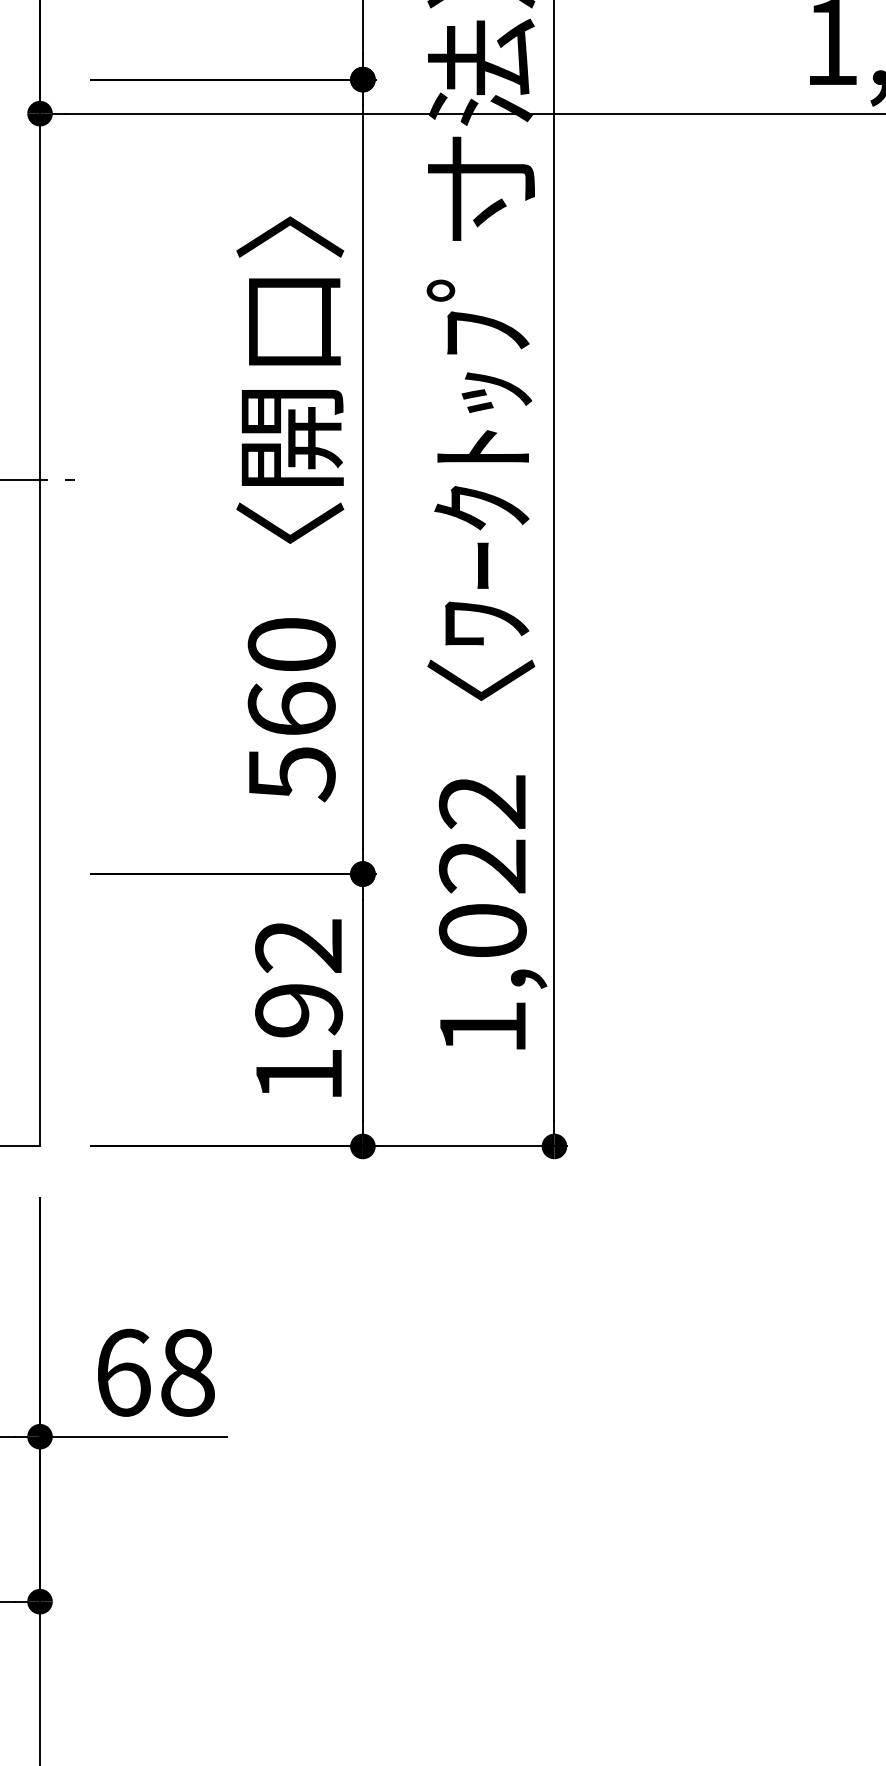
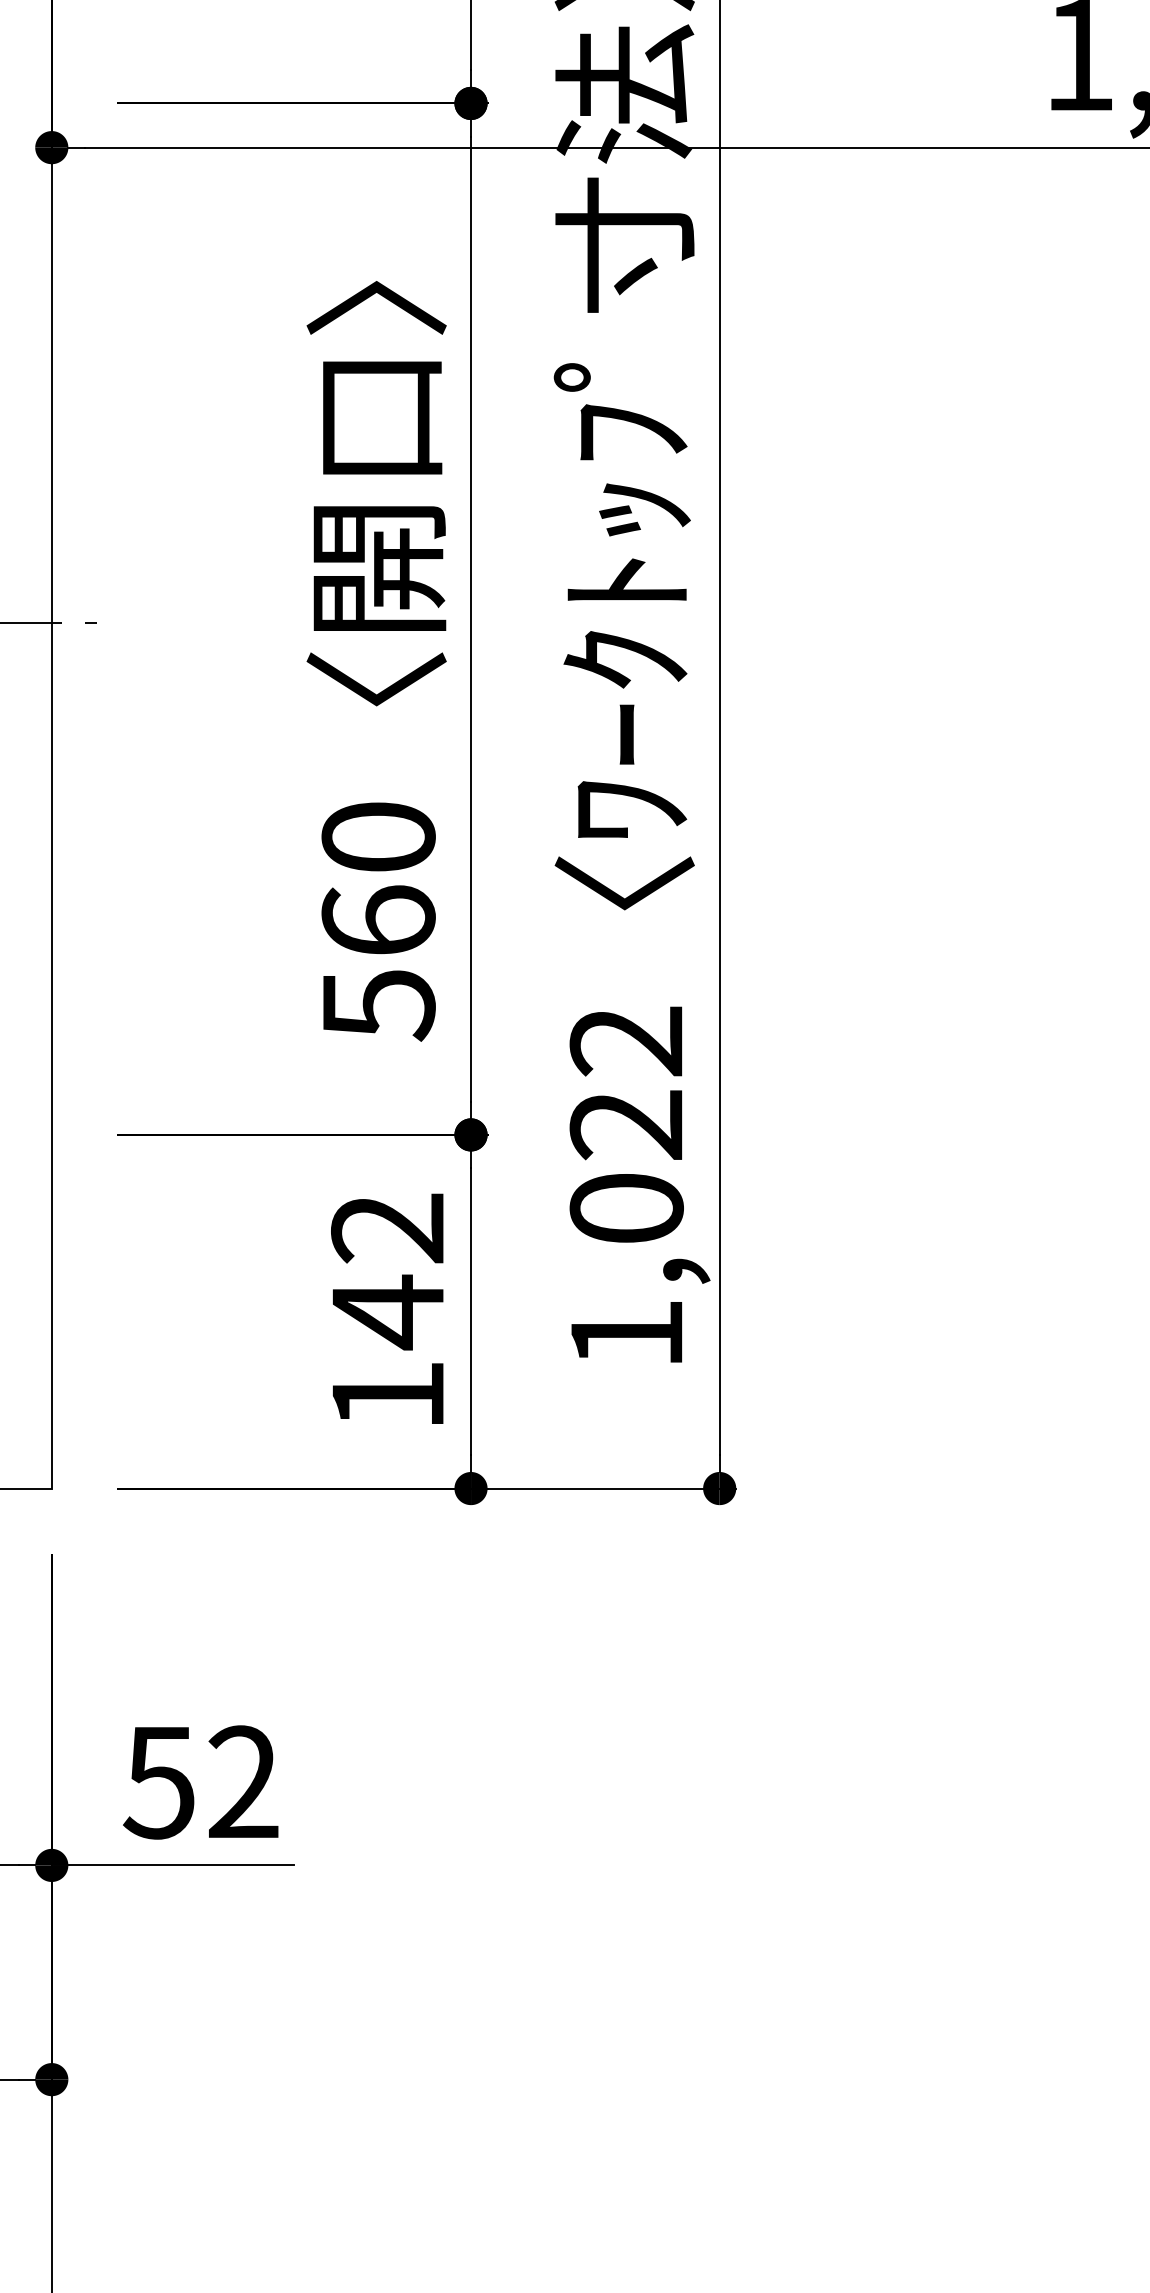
text: (299, 1010) -> (388, 1312), 192 -> 142
text: (154, 1372) -> (200, 1782), 68 -> 52

